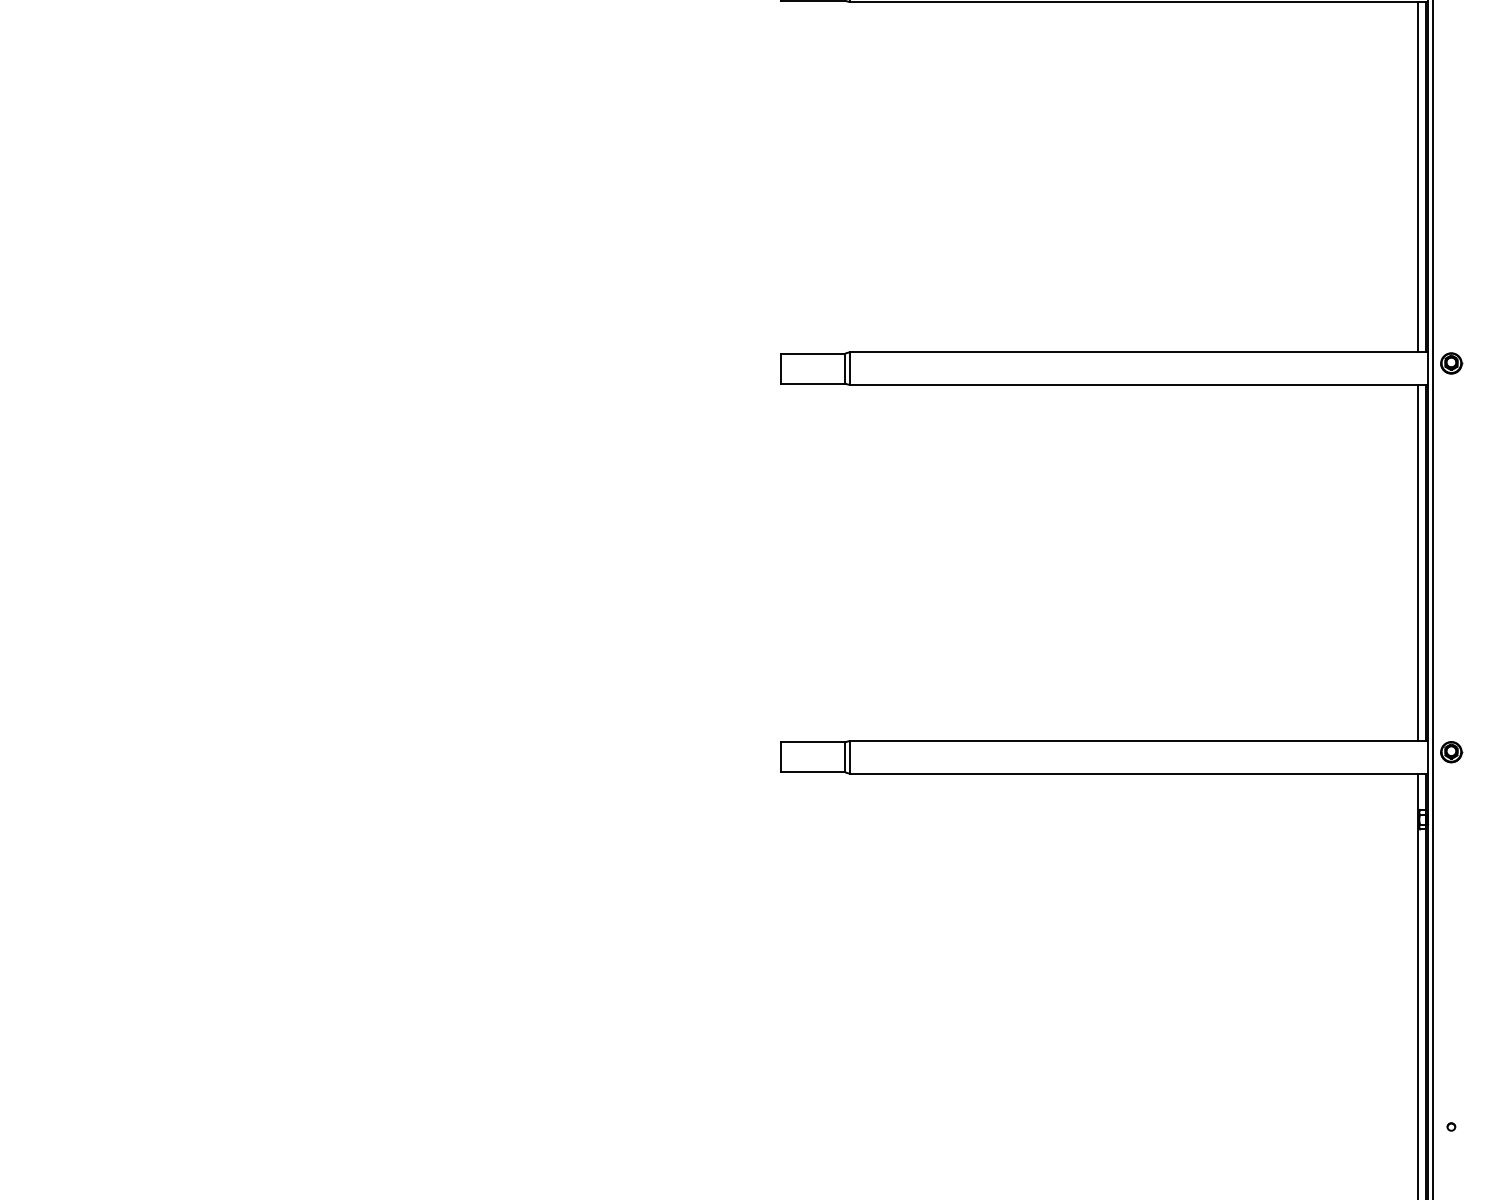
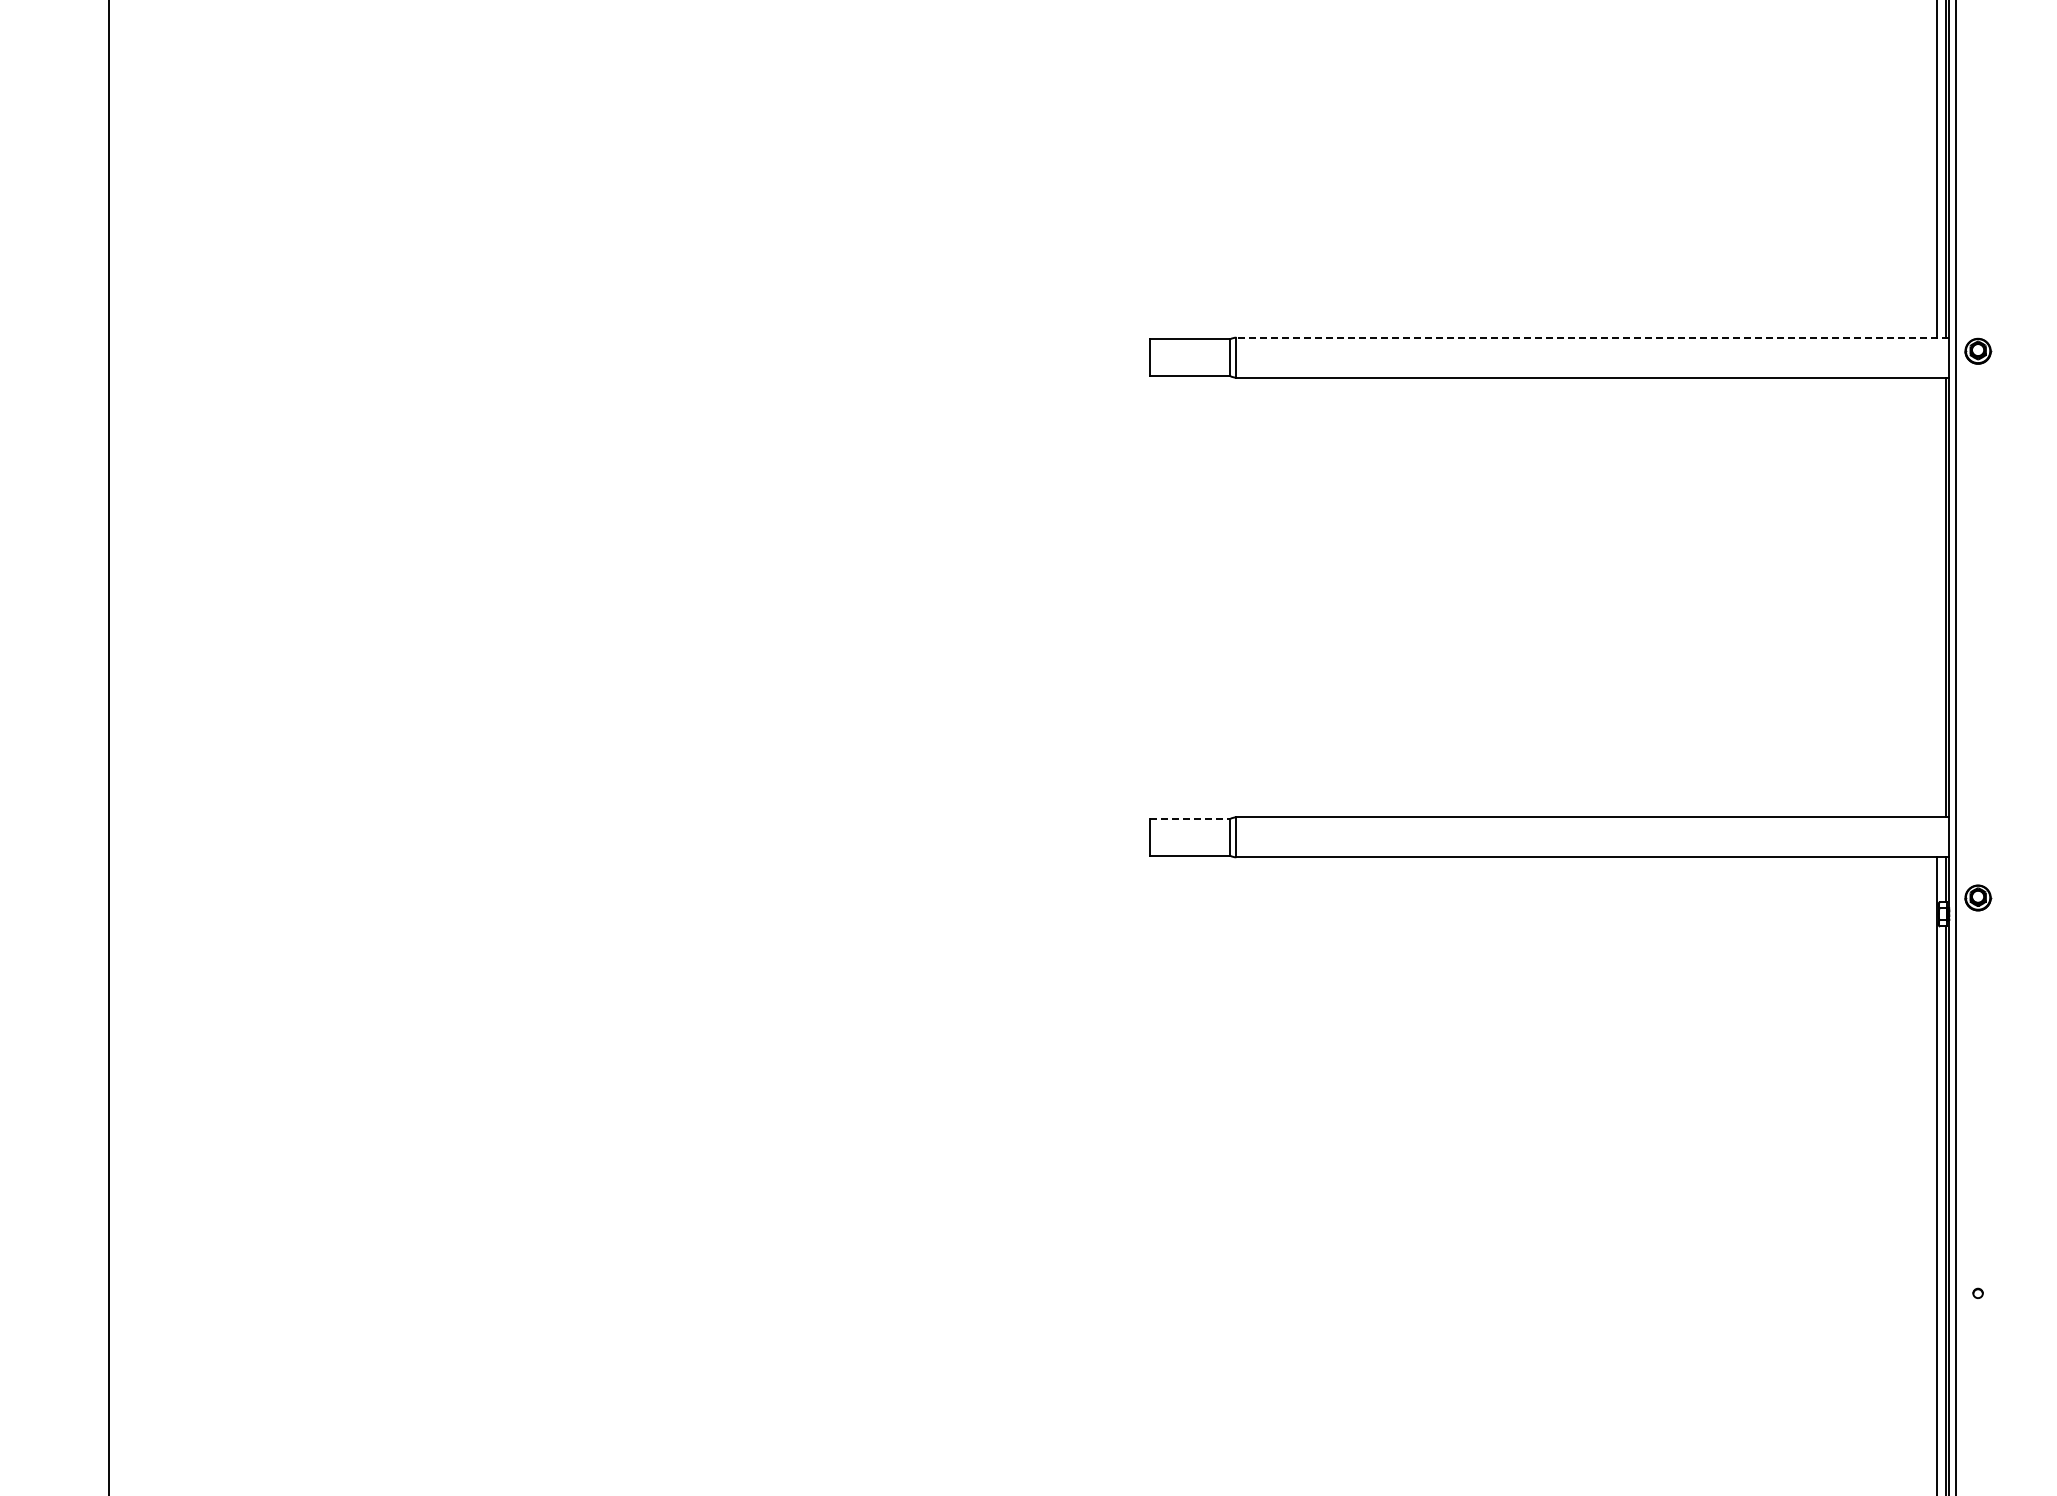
line: (1138, 352) -> (1592, 337), solid -> dashed
line: (1417, 562) -> (1936, 597), removed
line: (813, 742) -> (1190, 818), solid -> dashed
part: (1451, 751) -> (1978, 897), moved

